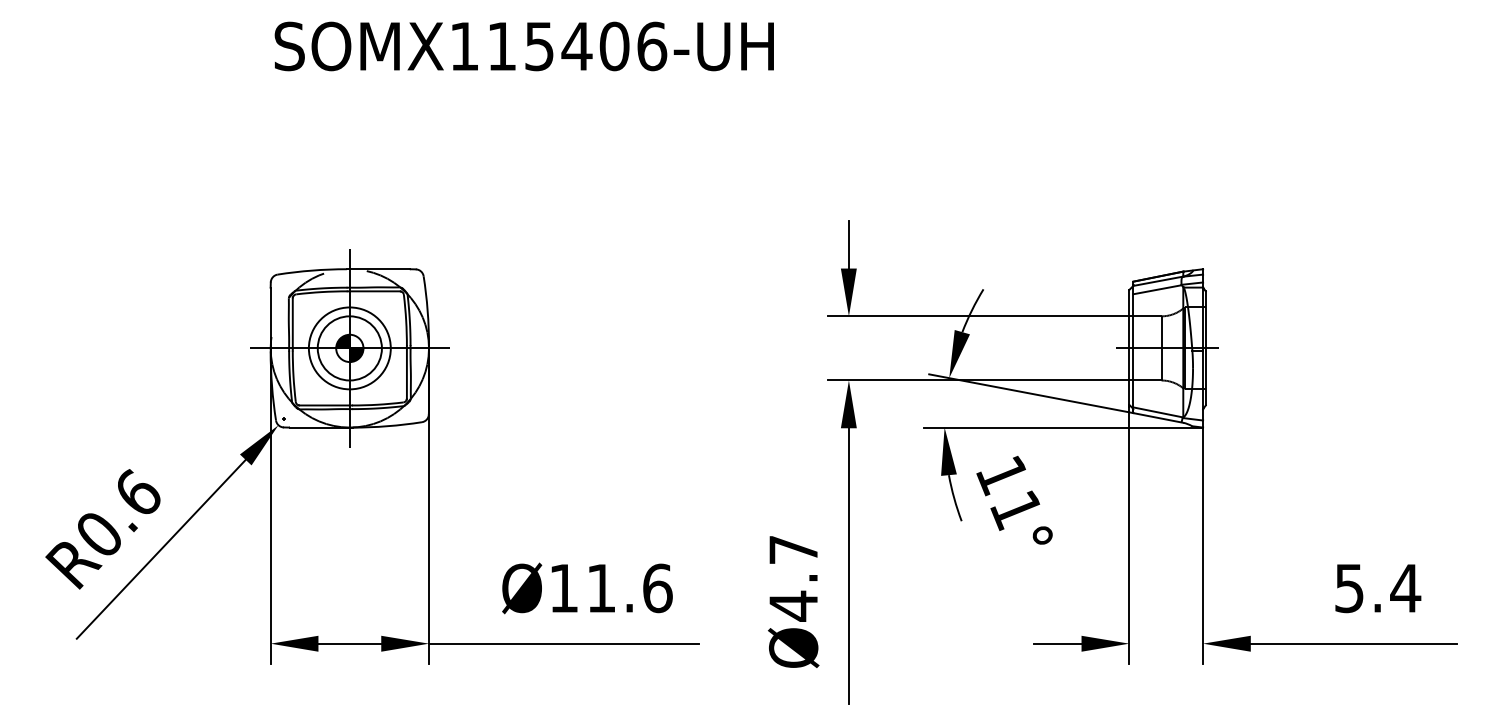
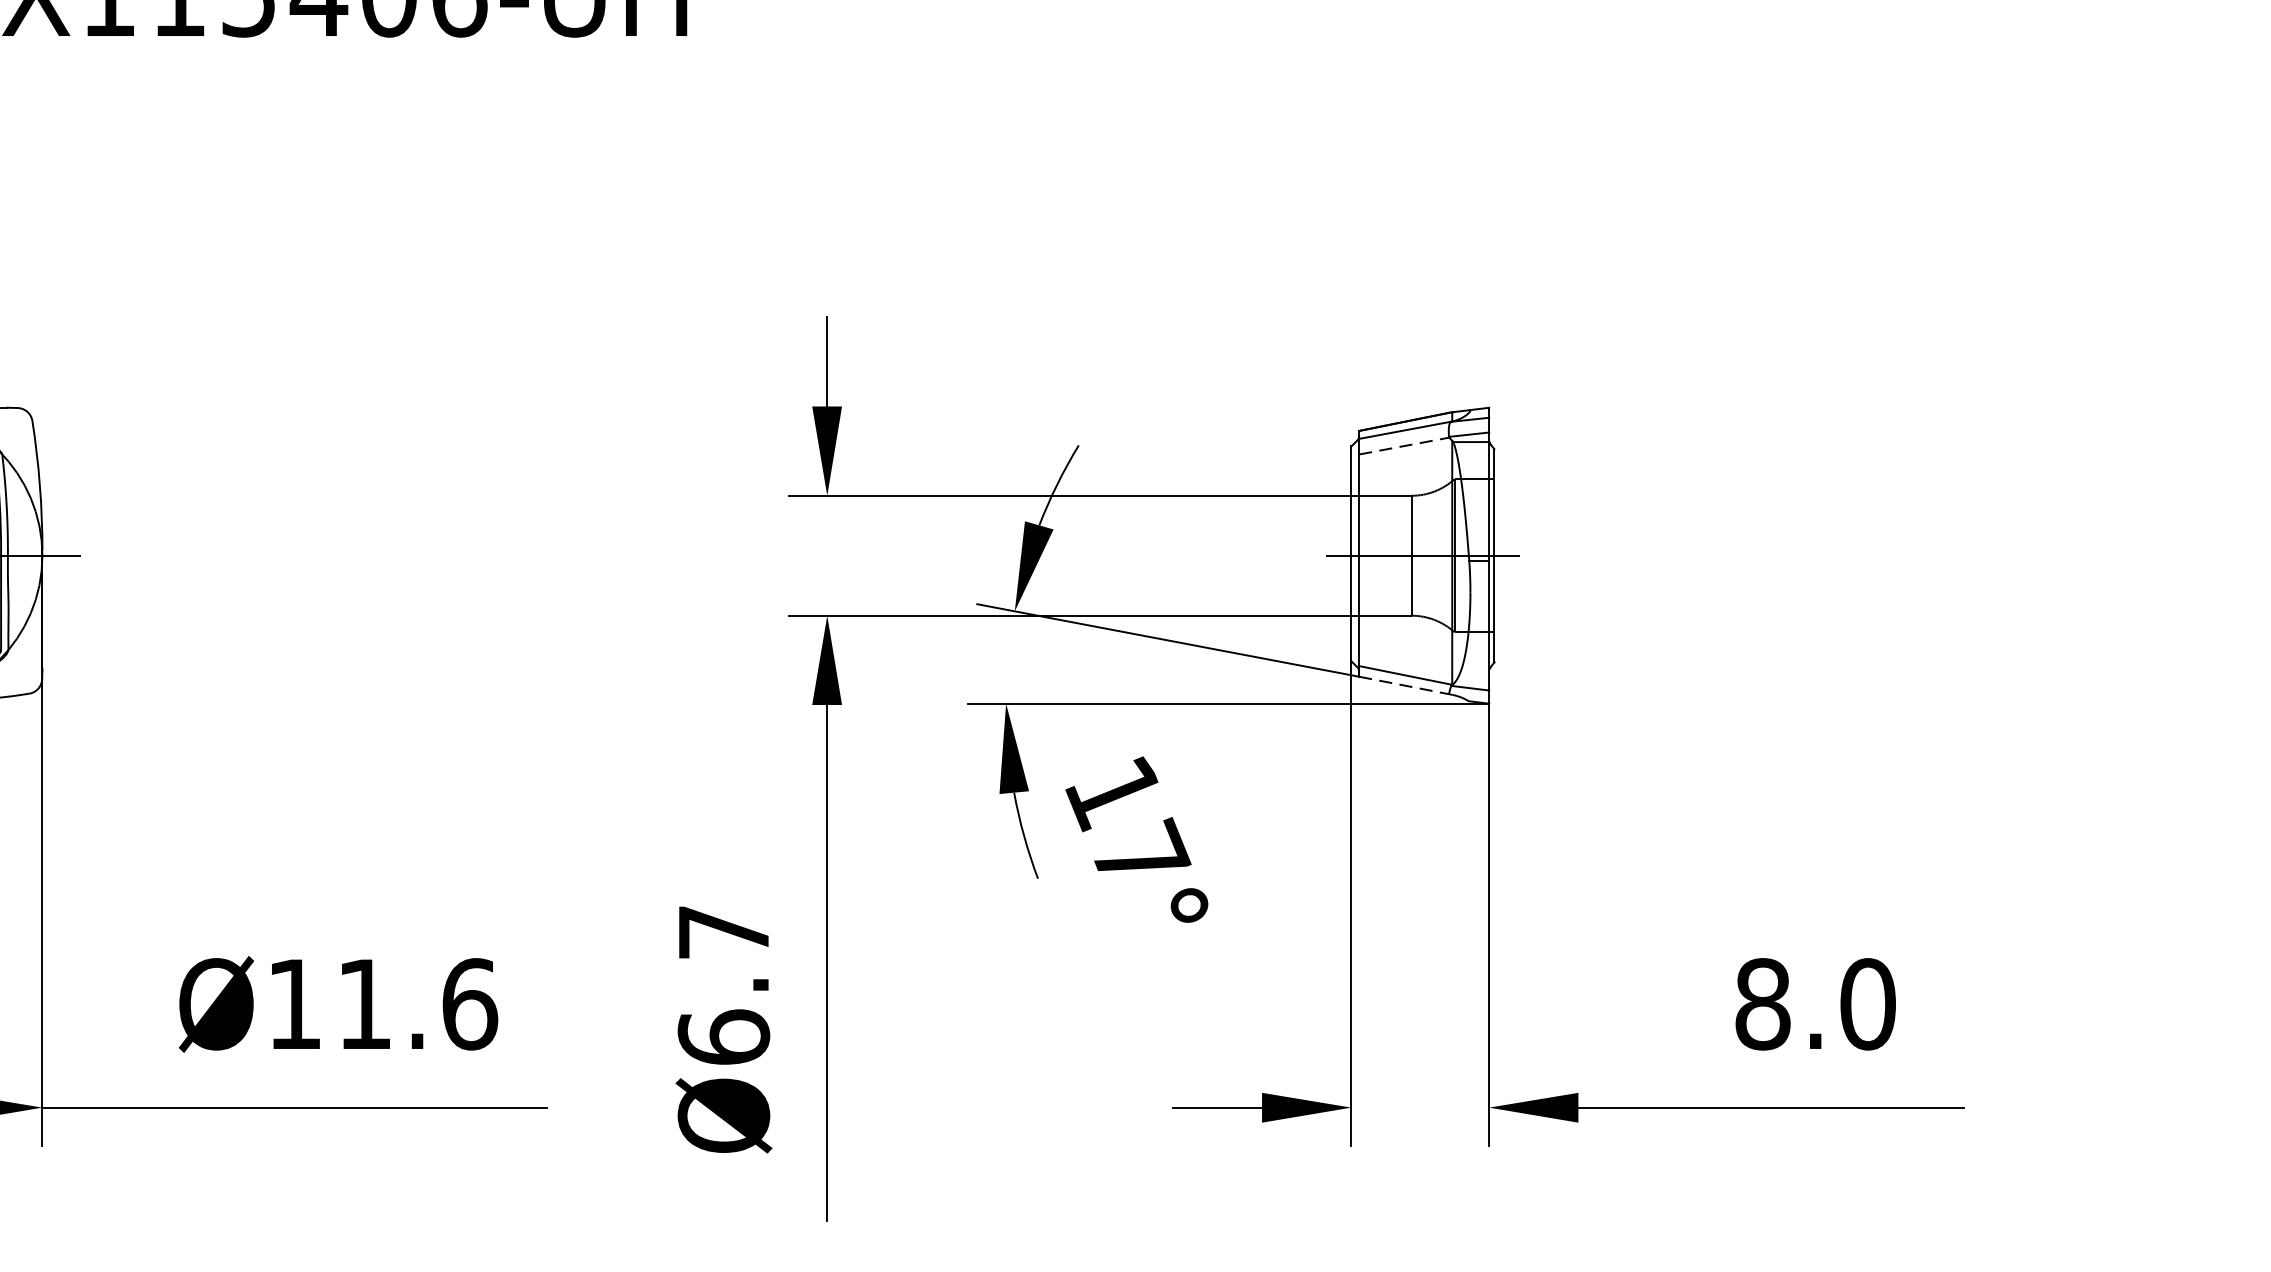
line: (1157, 289) -> (1404, 445), solid -> dashed
line: (1158, 418) -> (1405, 686), solid -> dashed
text: (1016, 509) -> (1140, 856), 11° -> 17°
text: (1378, 588) -> (1817, 1004), 5.4 -> 8.0
text: (793, 605) -> (723, 1036), Ø4.7 -> Ø6.7

